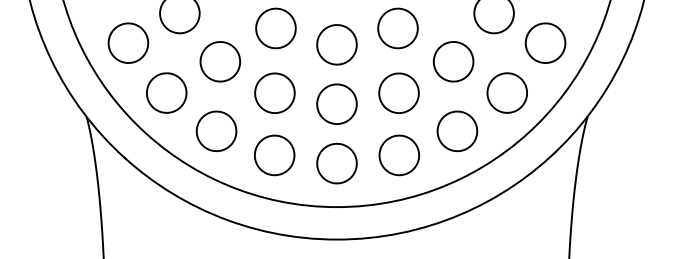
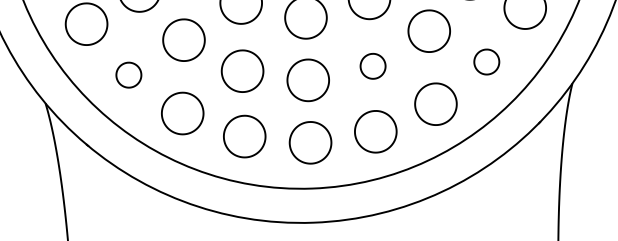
part: (166, 92) -> (128, 74), size x0.6
part: (398, 92) -> (372, 65), size x0.6
part: (506, 92) -> (486, 61), size x0.6

